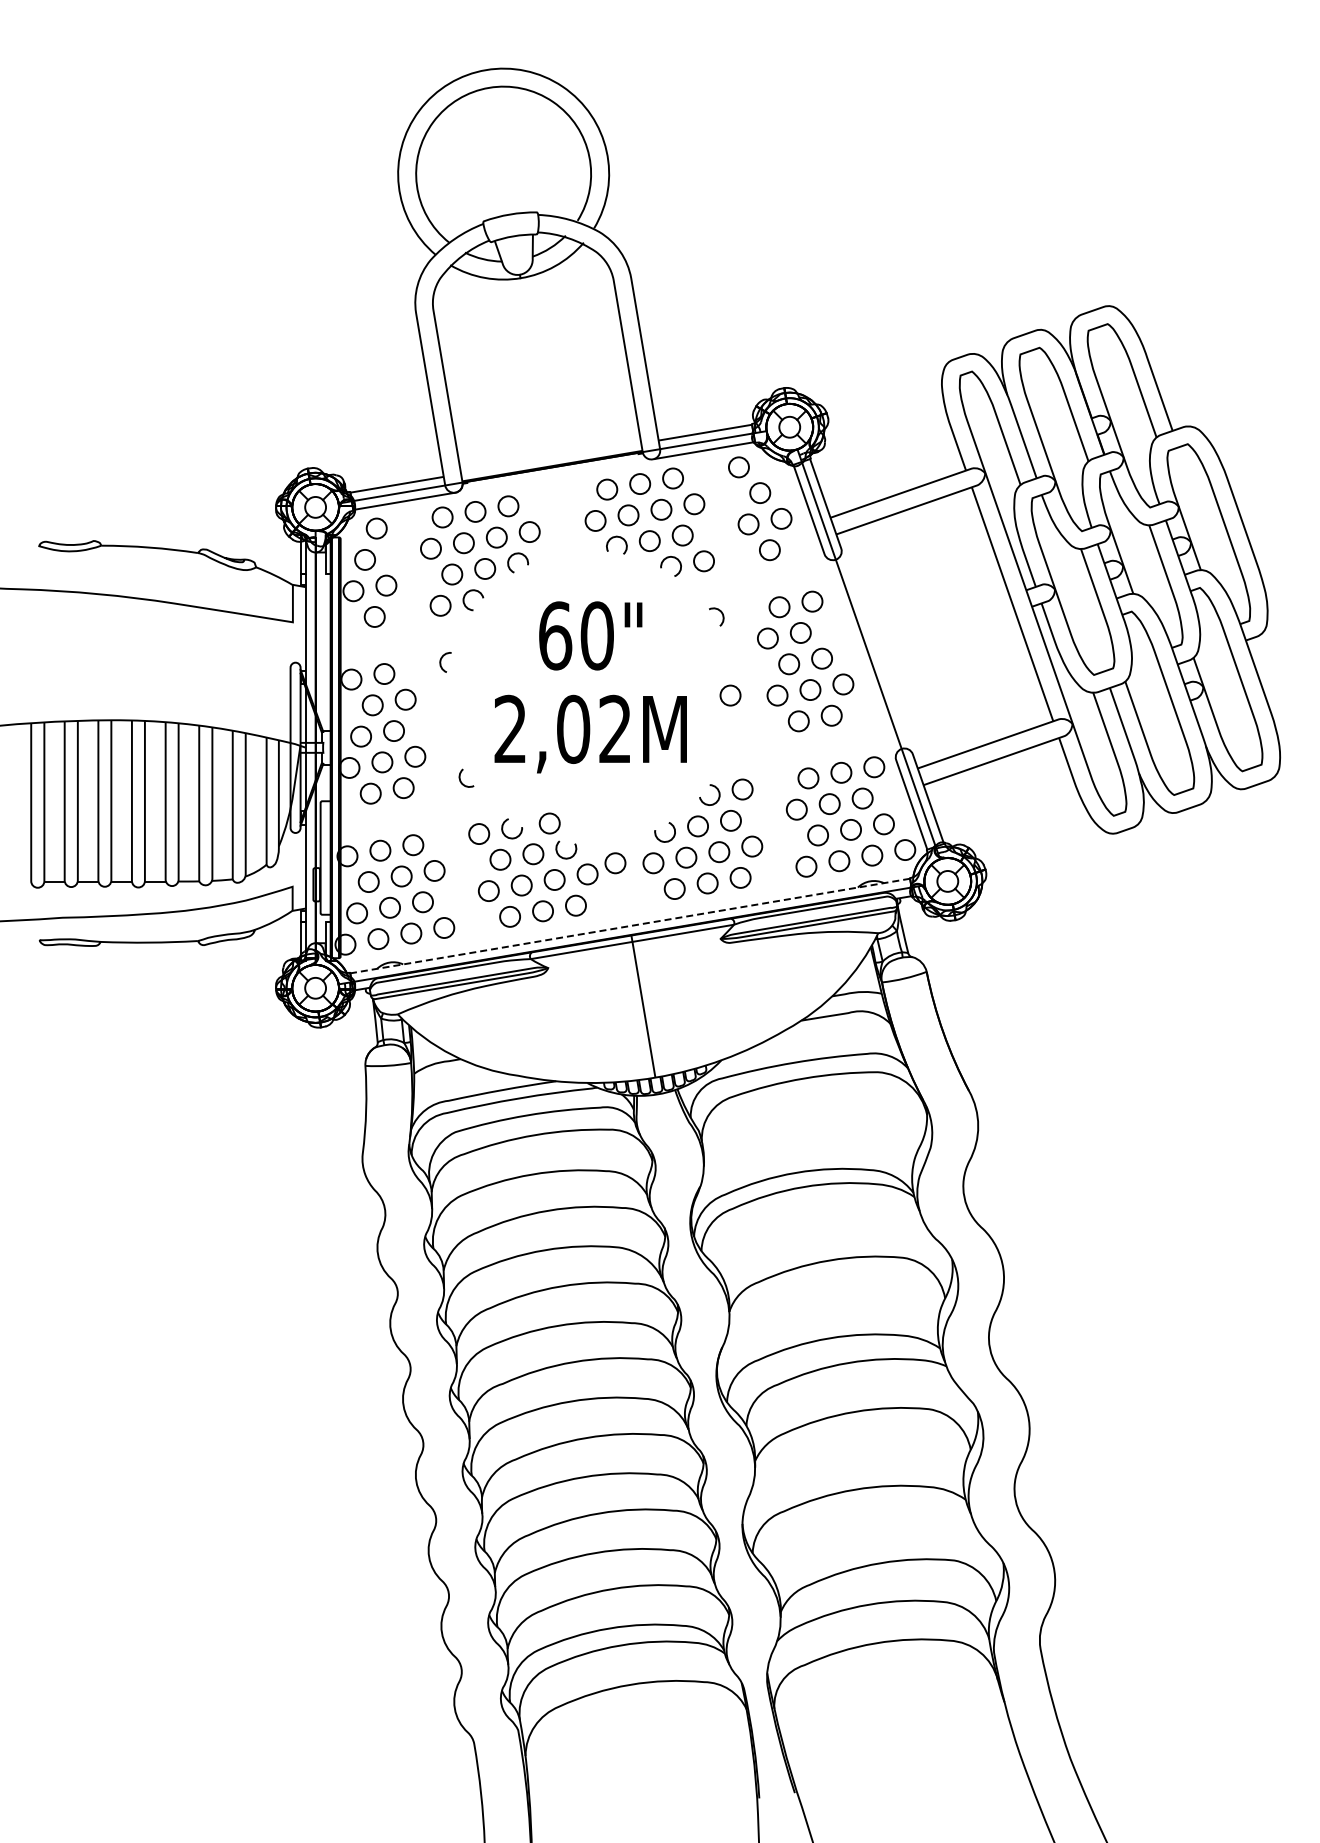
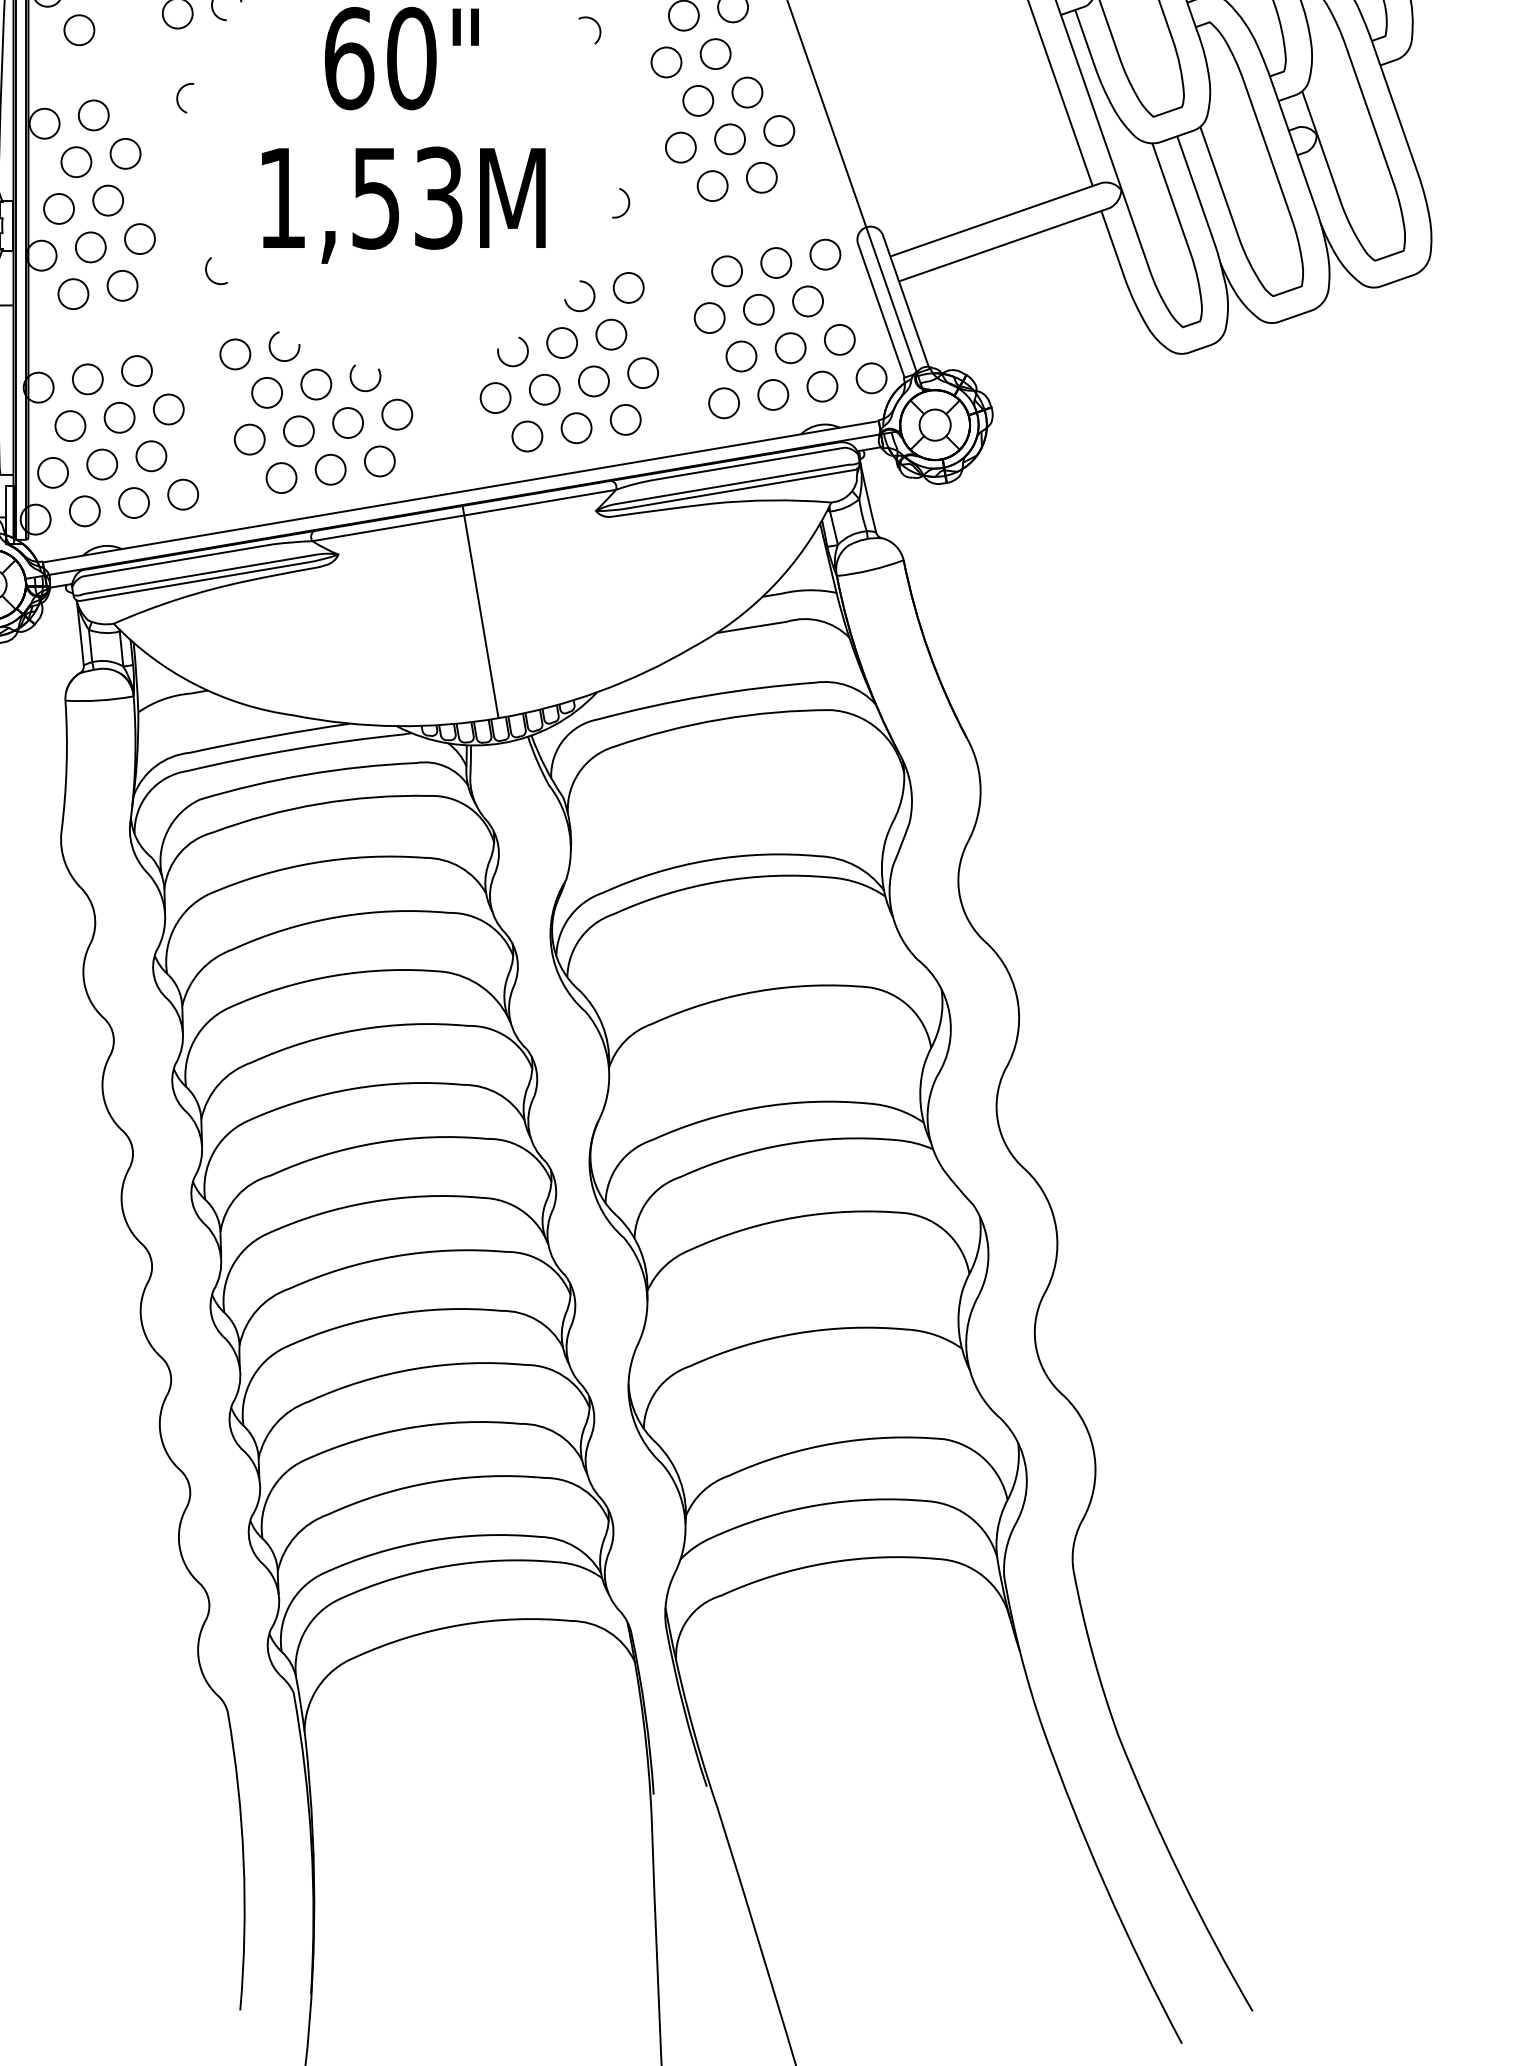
circle: (730, 695) -> (610, 147), removed
text: (562, 729) -> (359, 198), 2,02M -> 1,53M
arc: (741, 731) -> (627, 201), added
circle: (549, 823) -> (340, 338), removed
circle: (615, 863) -> (438, 398), removed
line: (630, 926) -> (461, 492), dashed -> solid

